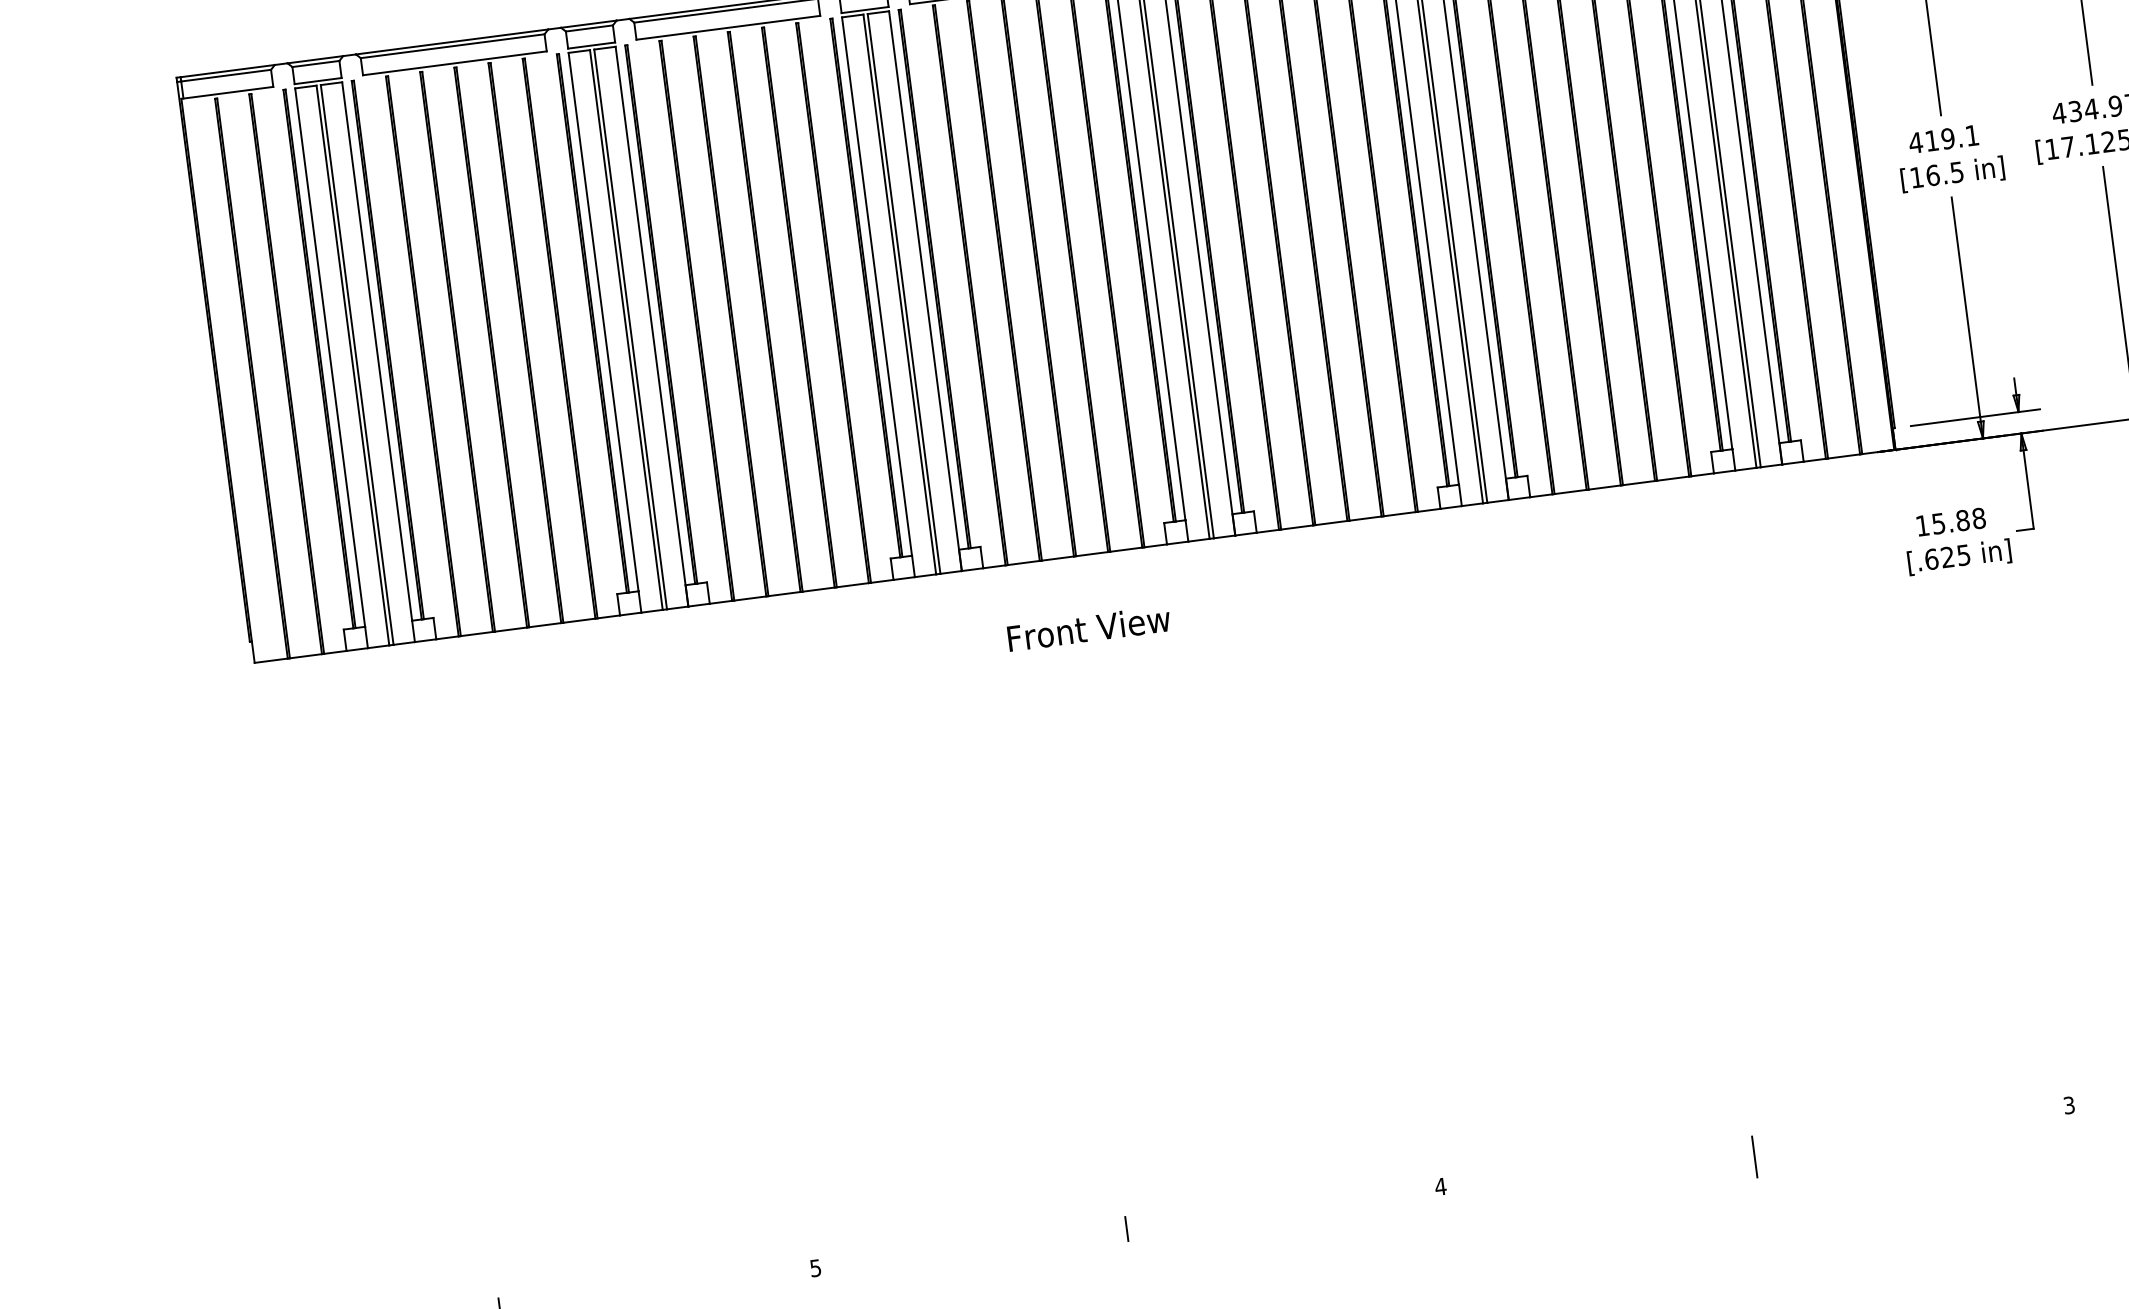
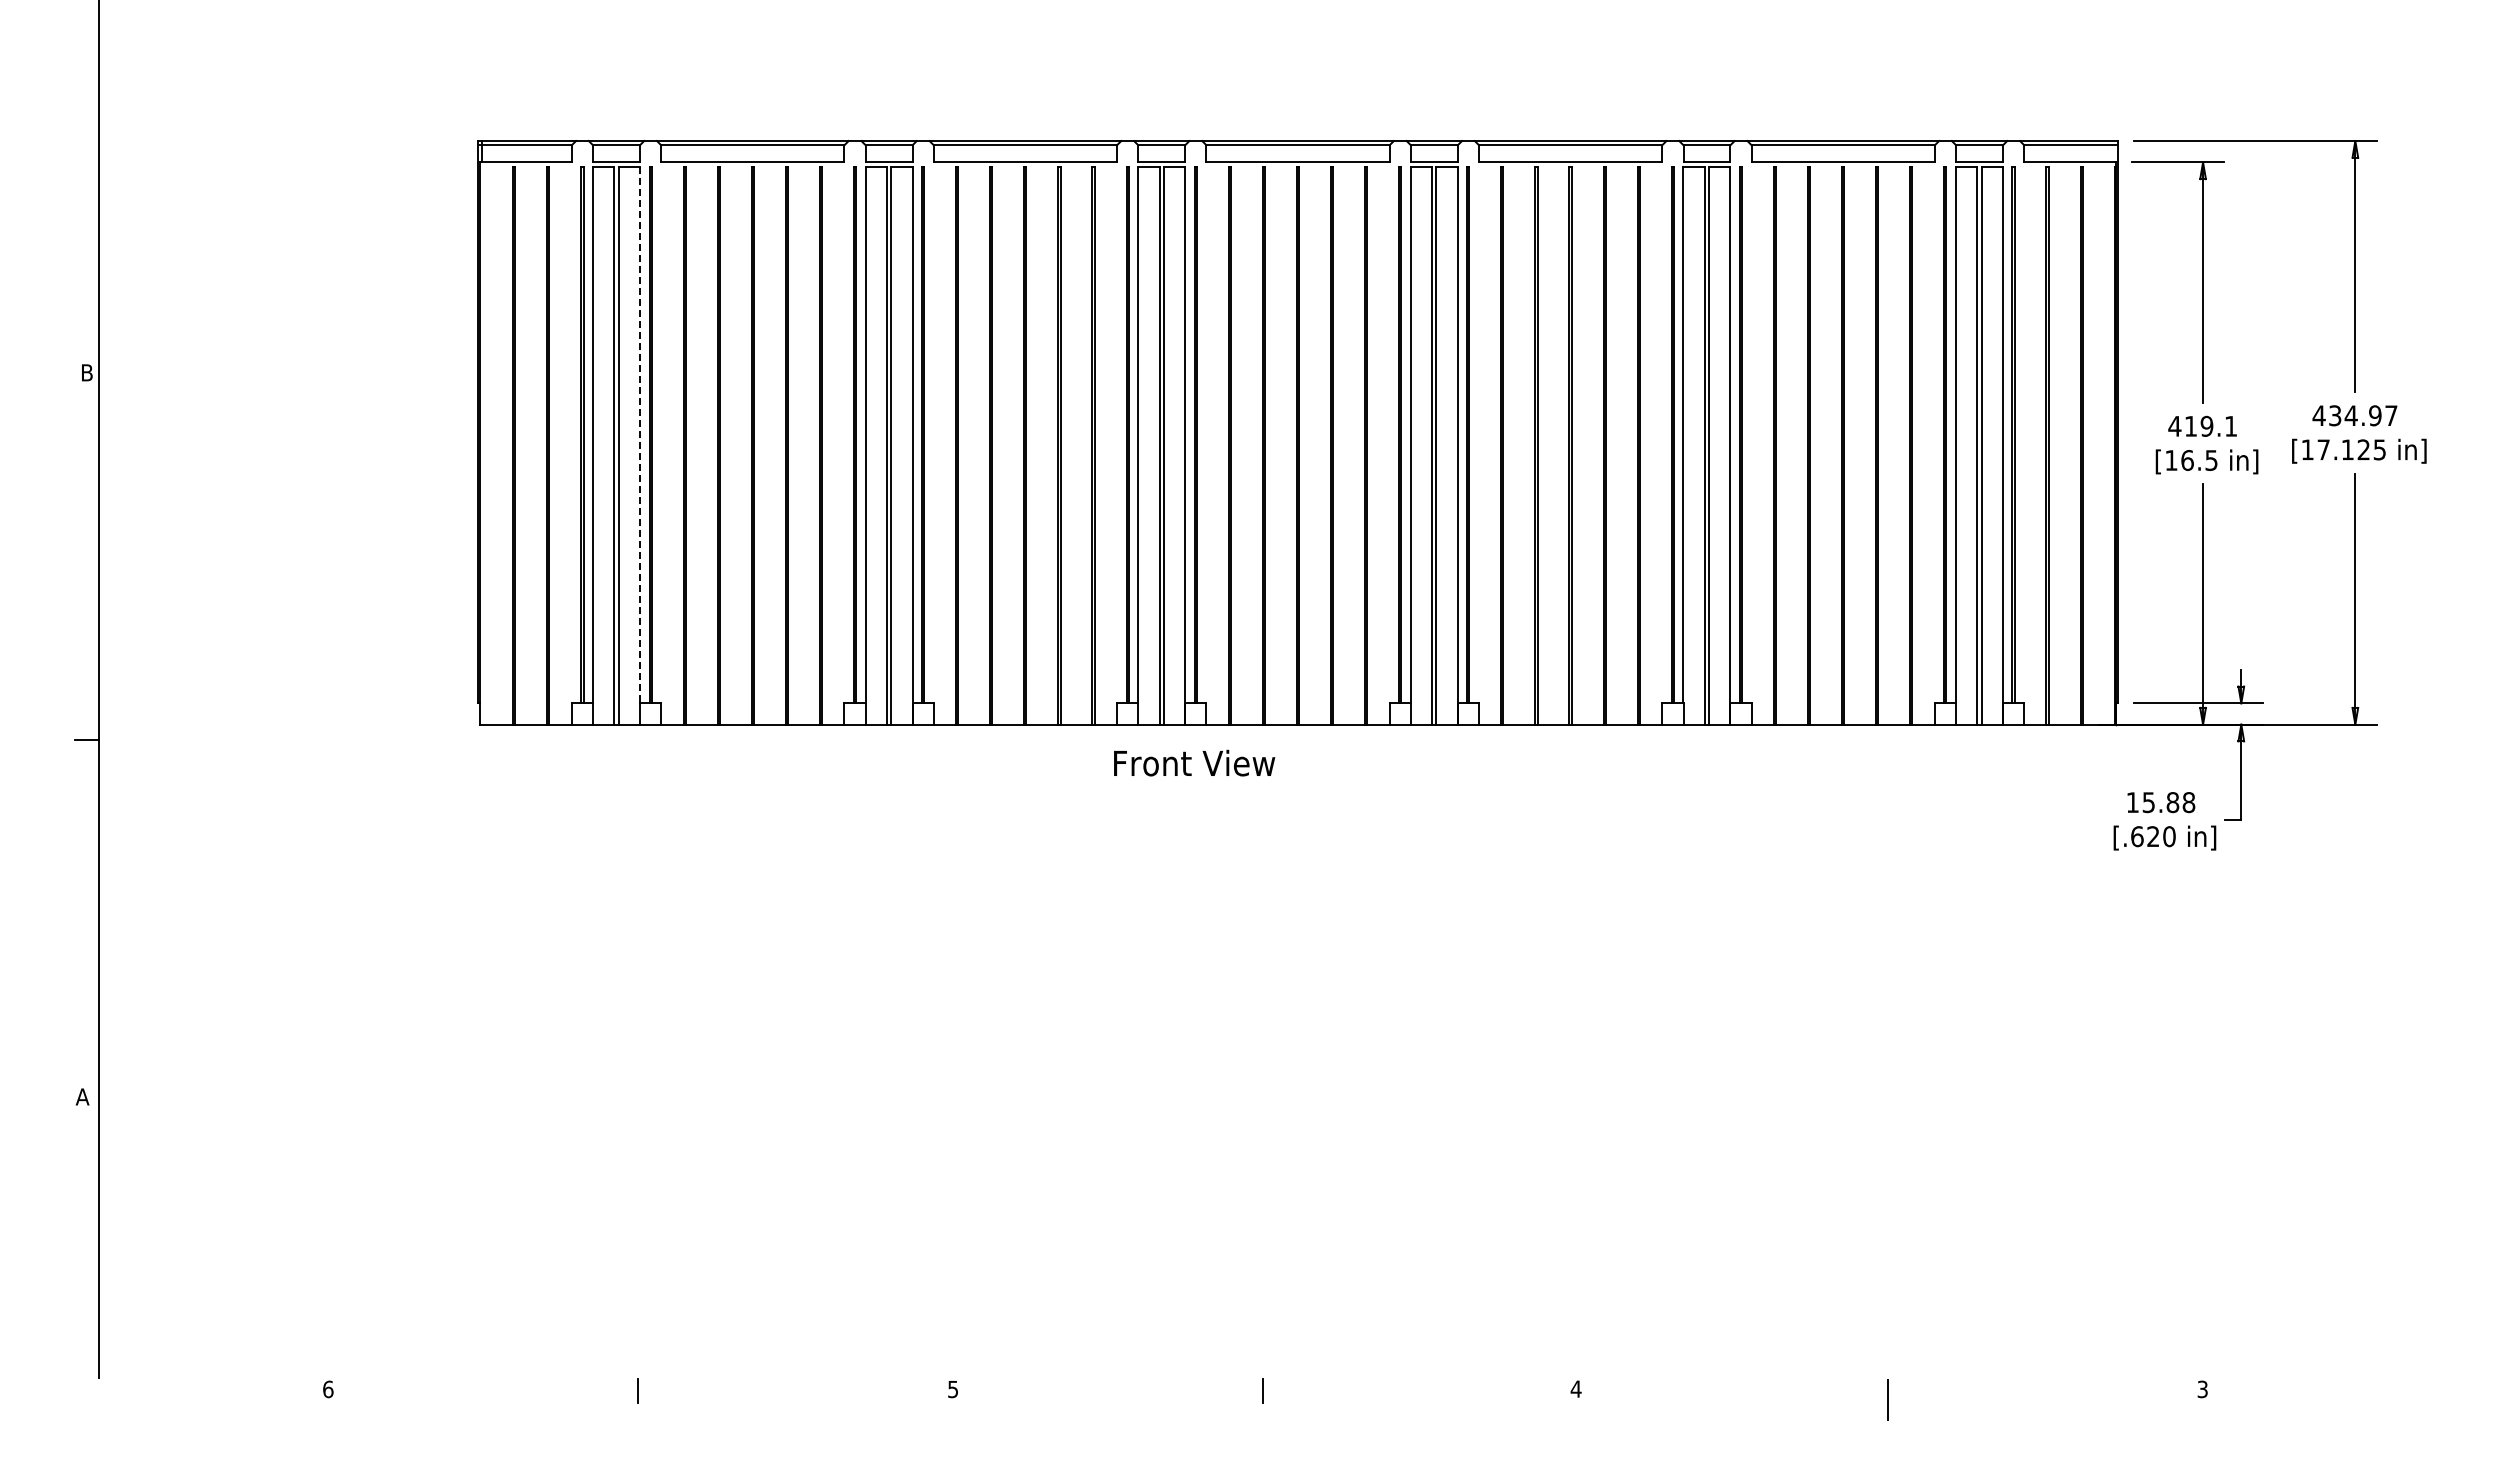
line: (376, 352) -> (639, 435), solid -> dashed
text: (1963, 555) -> (2169, 836), [.625 -> [.620
text: (1088, 627) -> (1194, 762), moved

